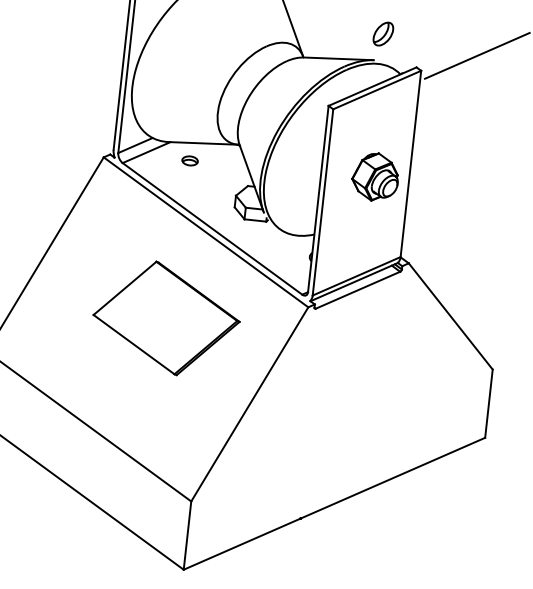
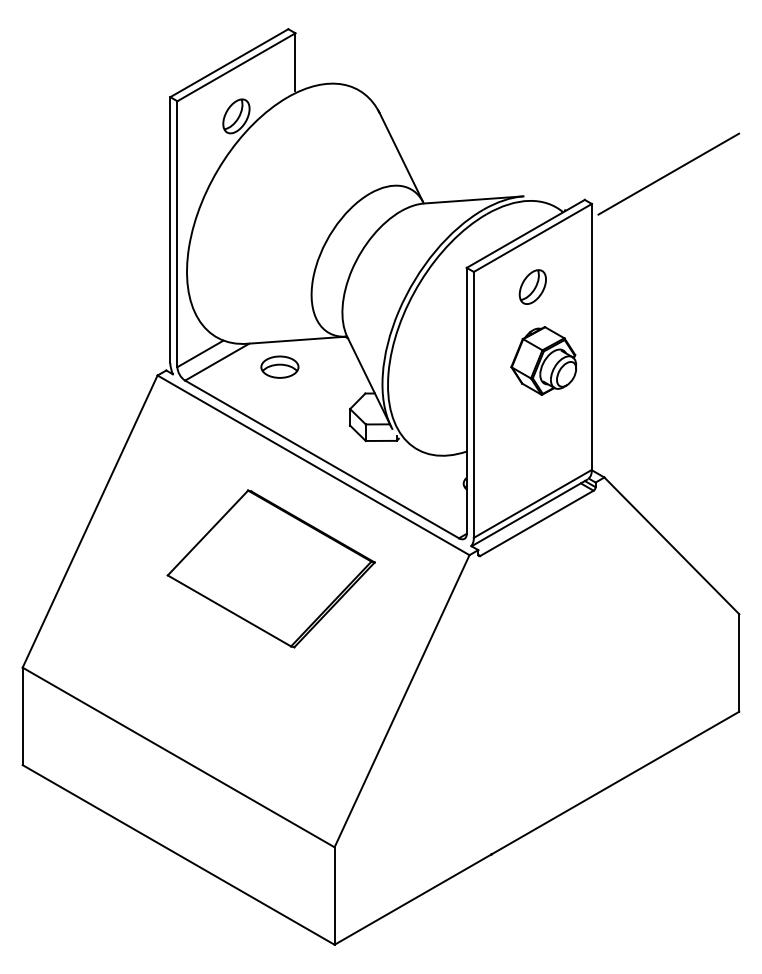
part: (383, 33) -> (532, 286), moved
part: (189, 160) -> (279, 366), size x1.67
part: (166, 318) -> (270, 568), moved

